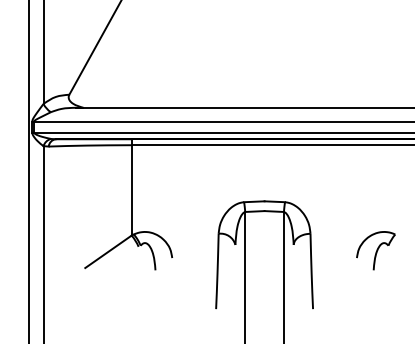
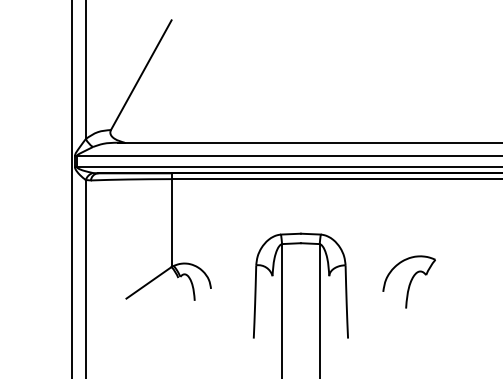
part: (376, 250) -> (409, 281), size x1.4

